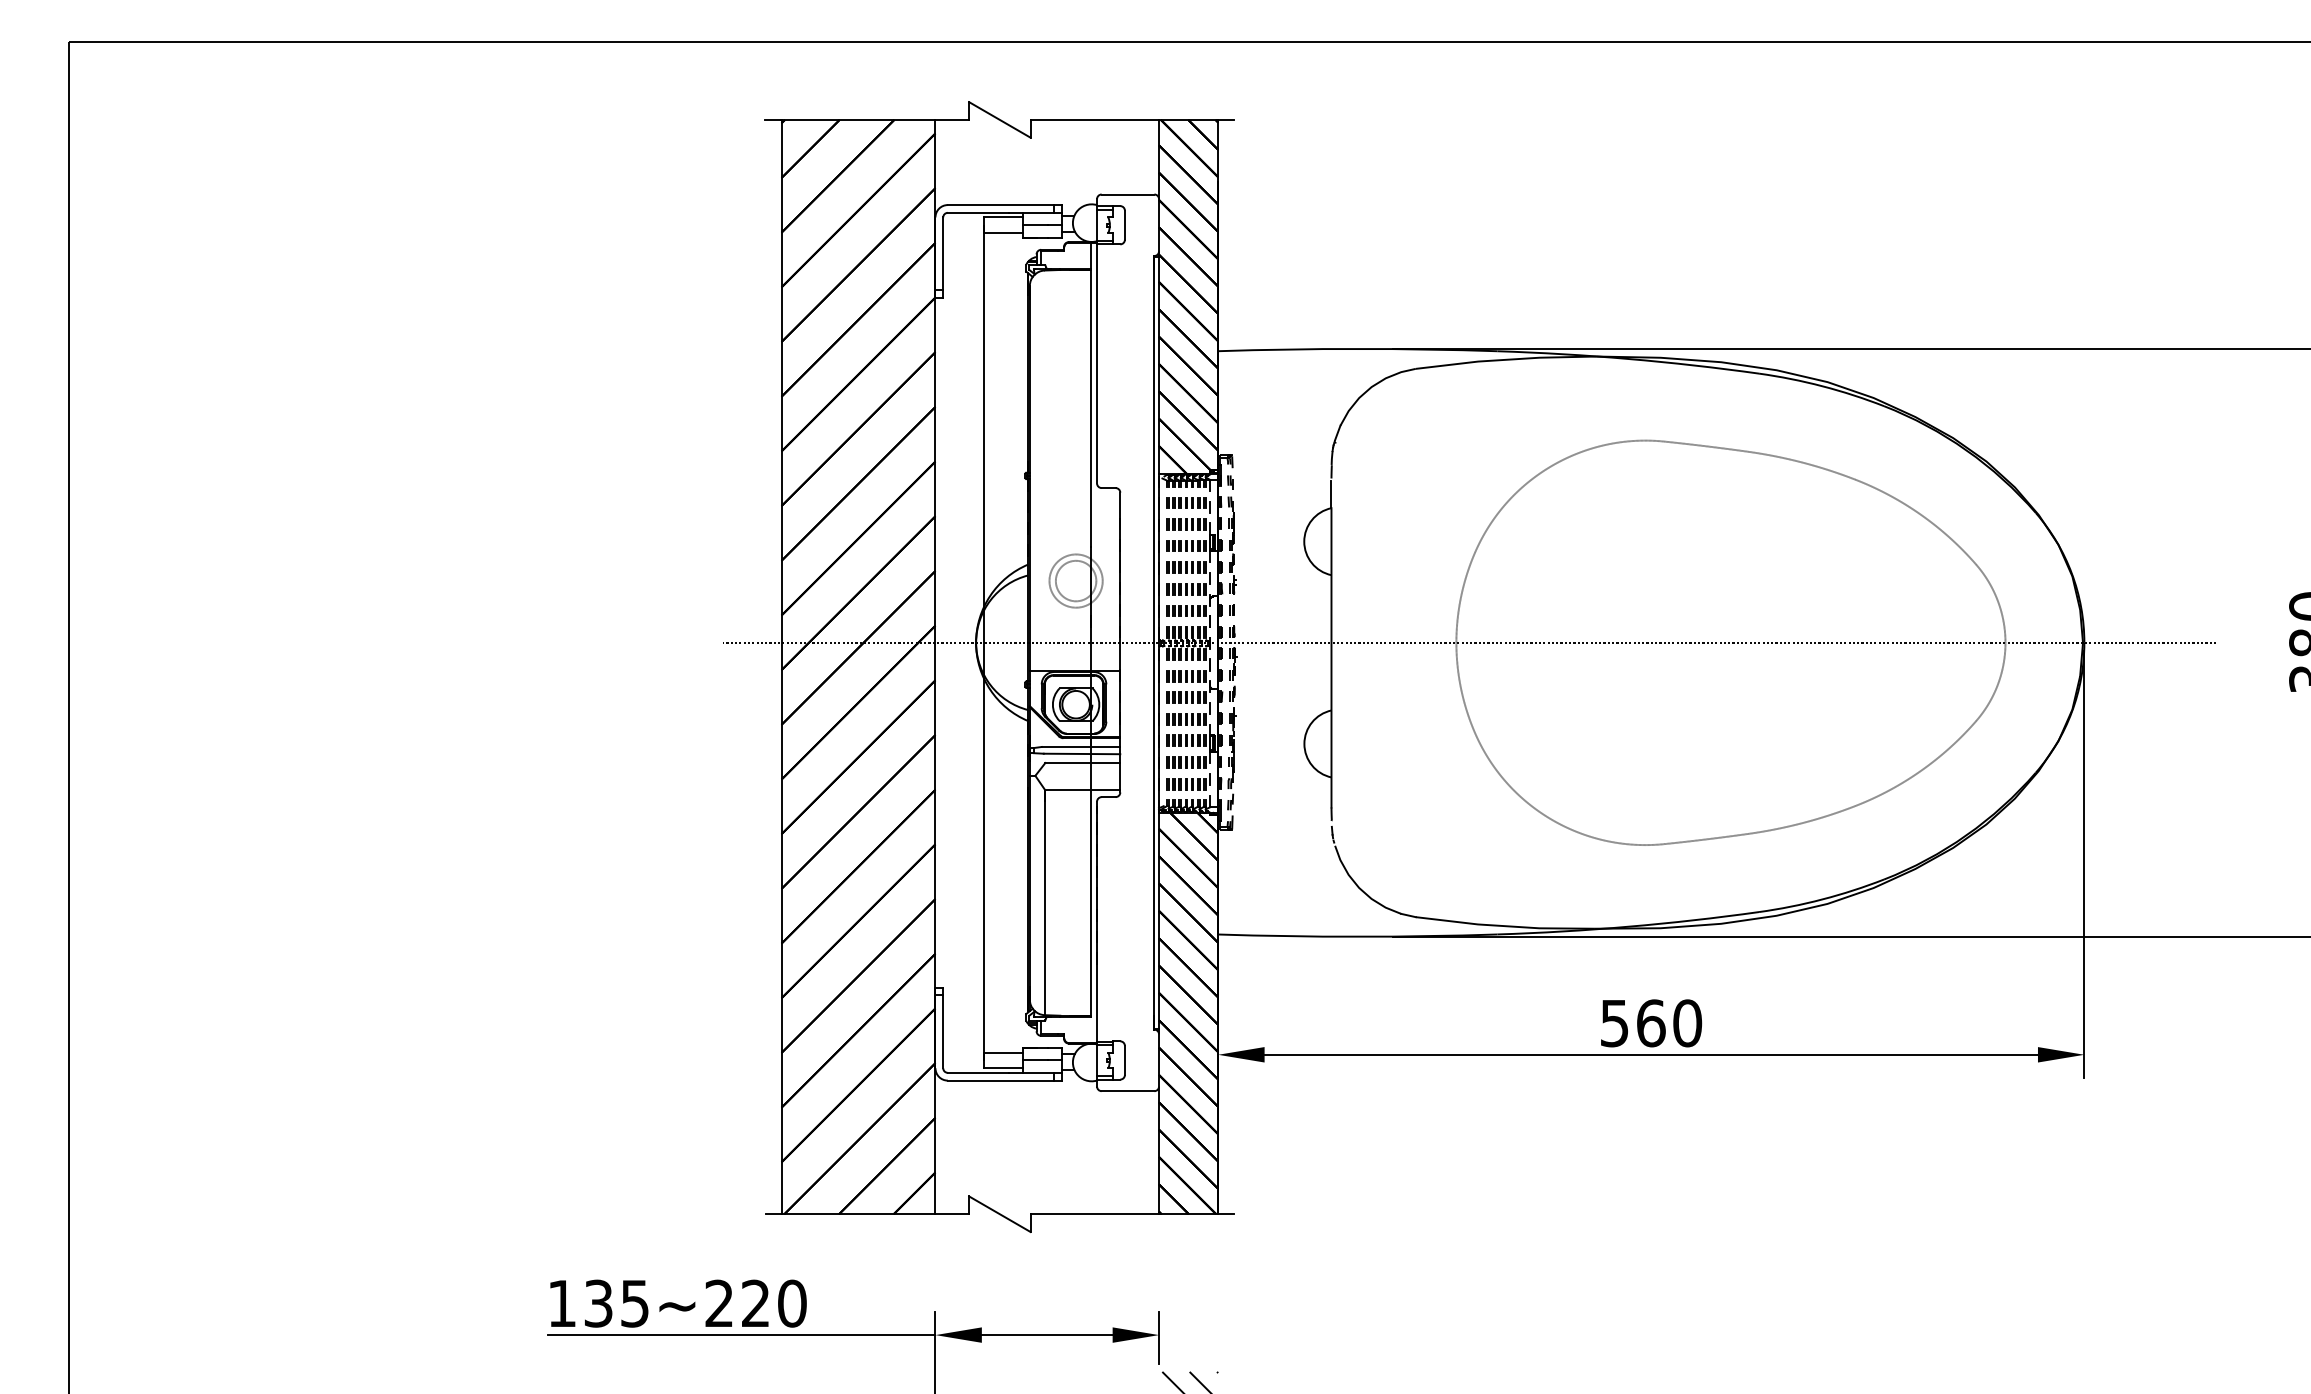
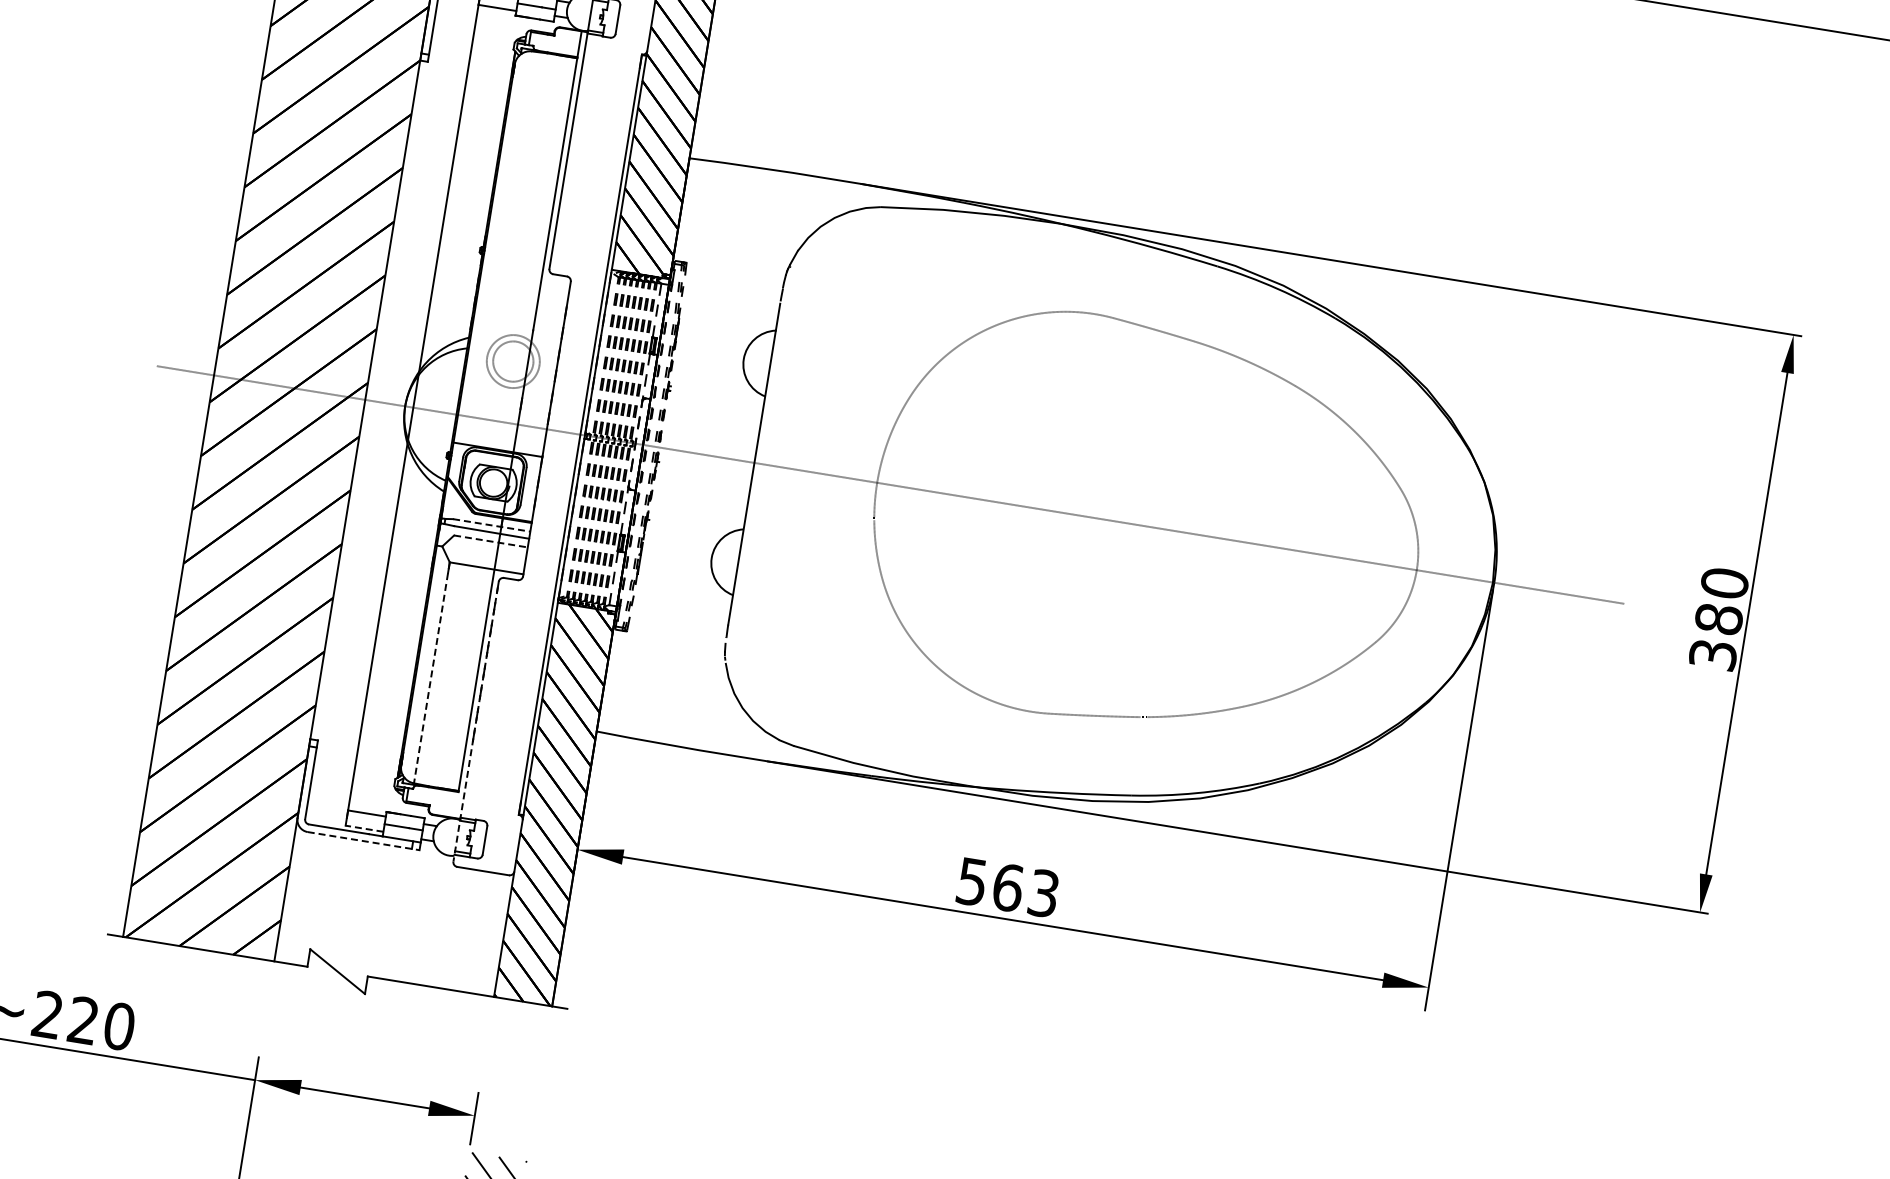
line: (1081, 746) -> (492, 525), solid -> dashed
line: (1083, 763) -> (491, 542), solid -> dashed
line: (1045, 903) -> (431, 673), solid -> dashed
line: (1097, 946) -> (476, 724), solid -> dashed
text: (1687, 1023) -> (1043, 893), 560 -> 563
line: (1003, 1068) -> (364, 829), solid -> dashed
line: (1004, 1080) -> (363, 840), solid -> dashed

